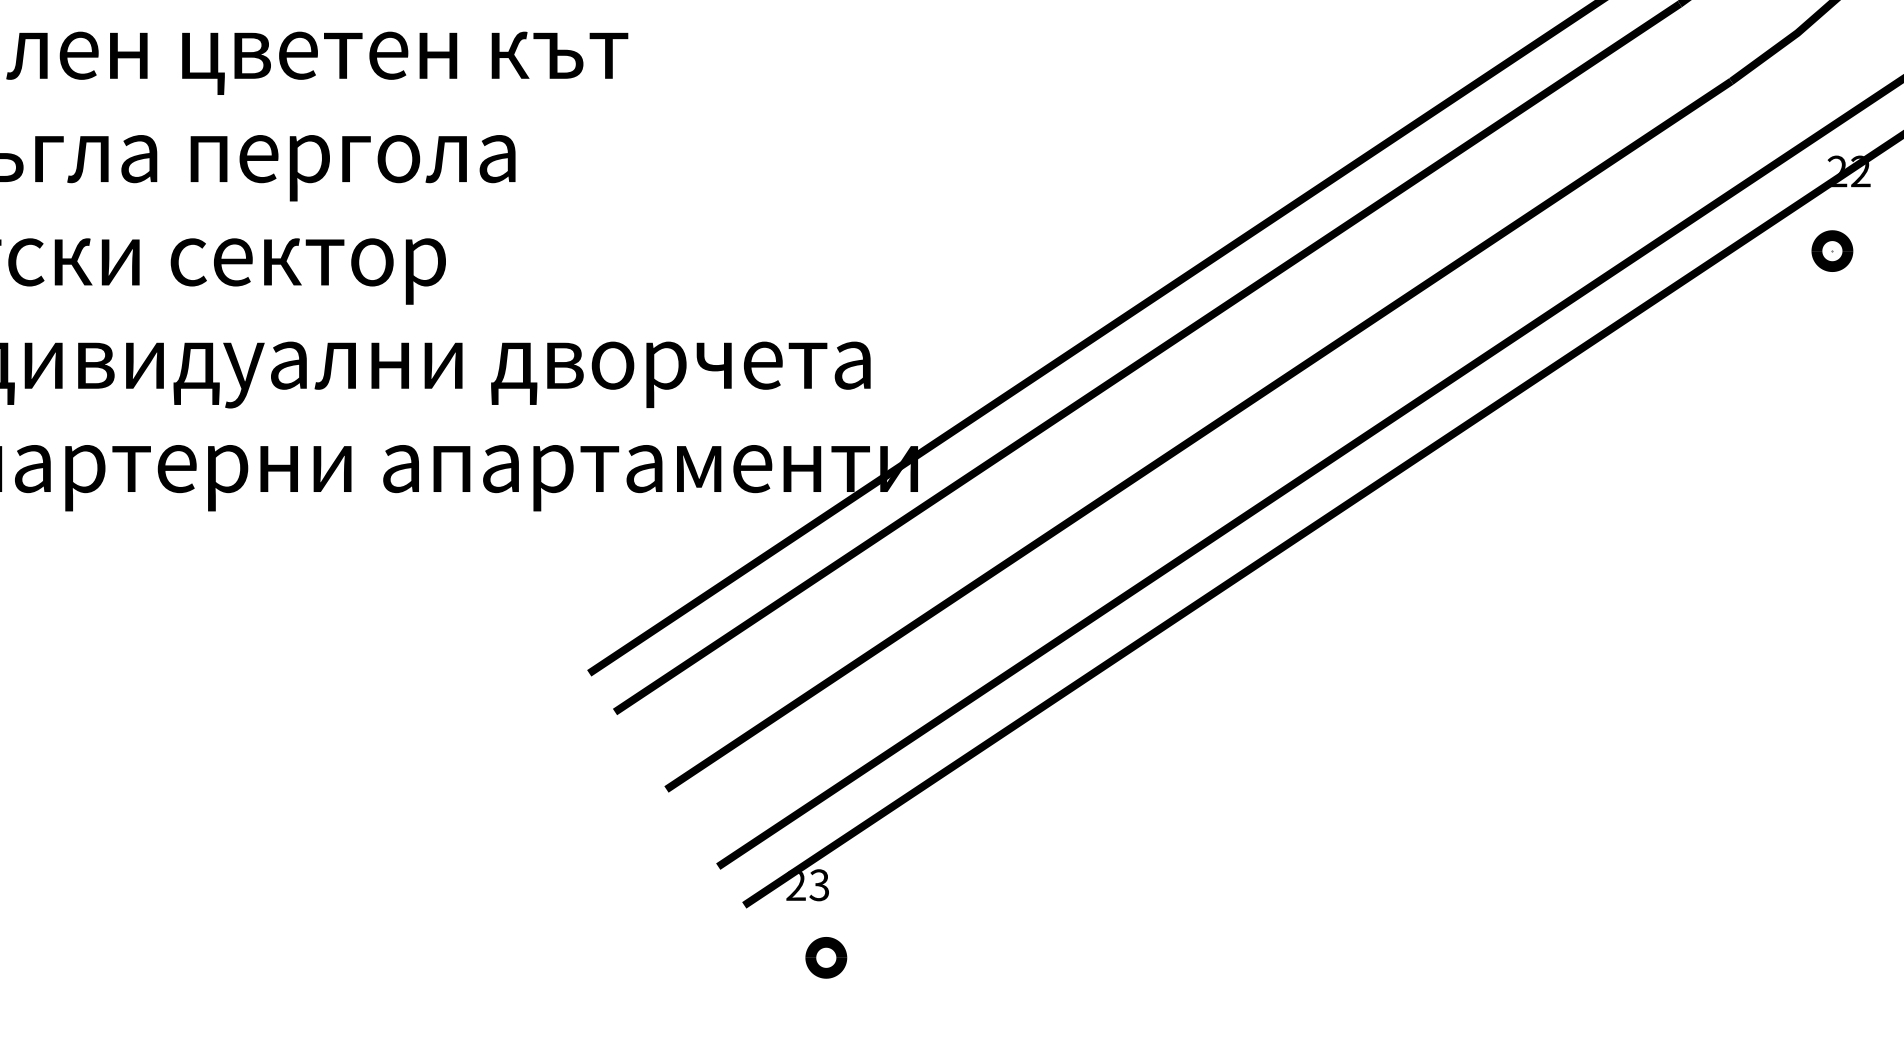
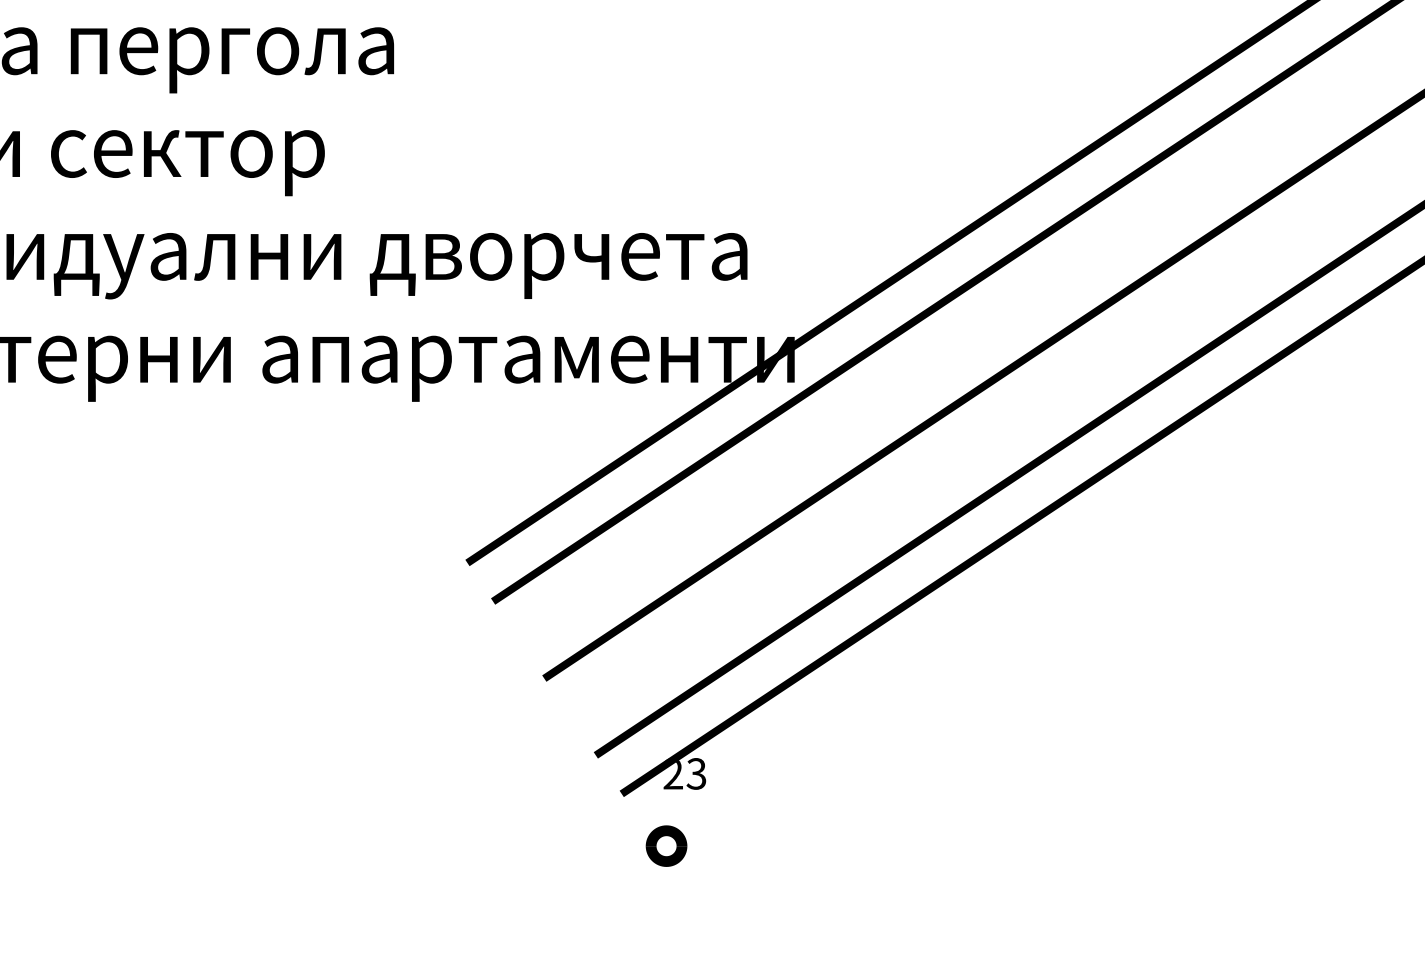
part: (826, 957) -> (666, 845), moved

